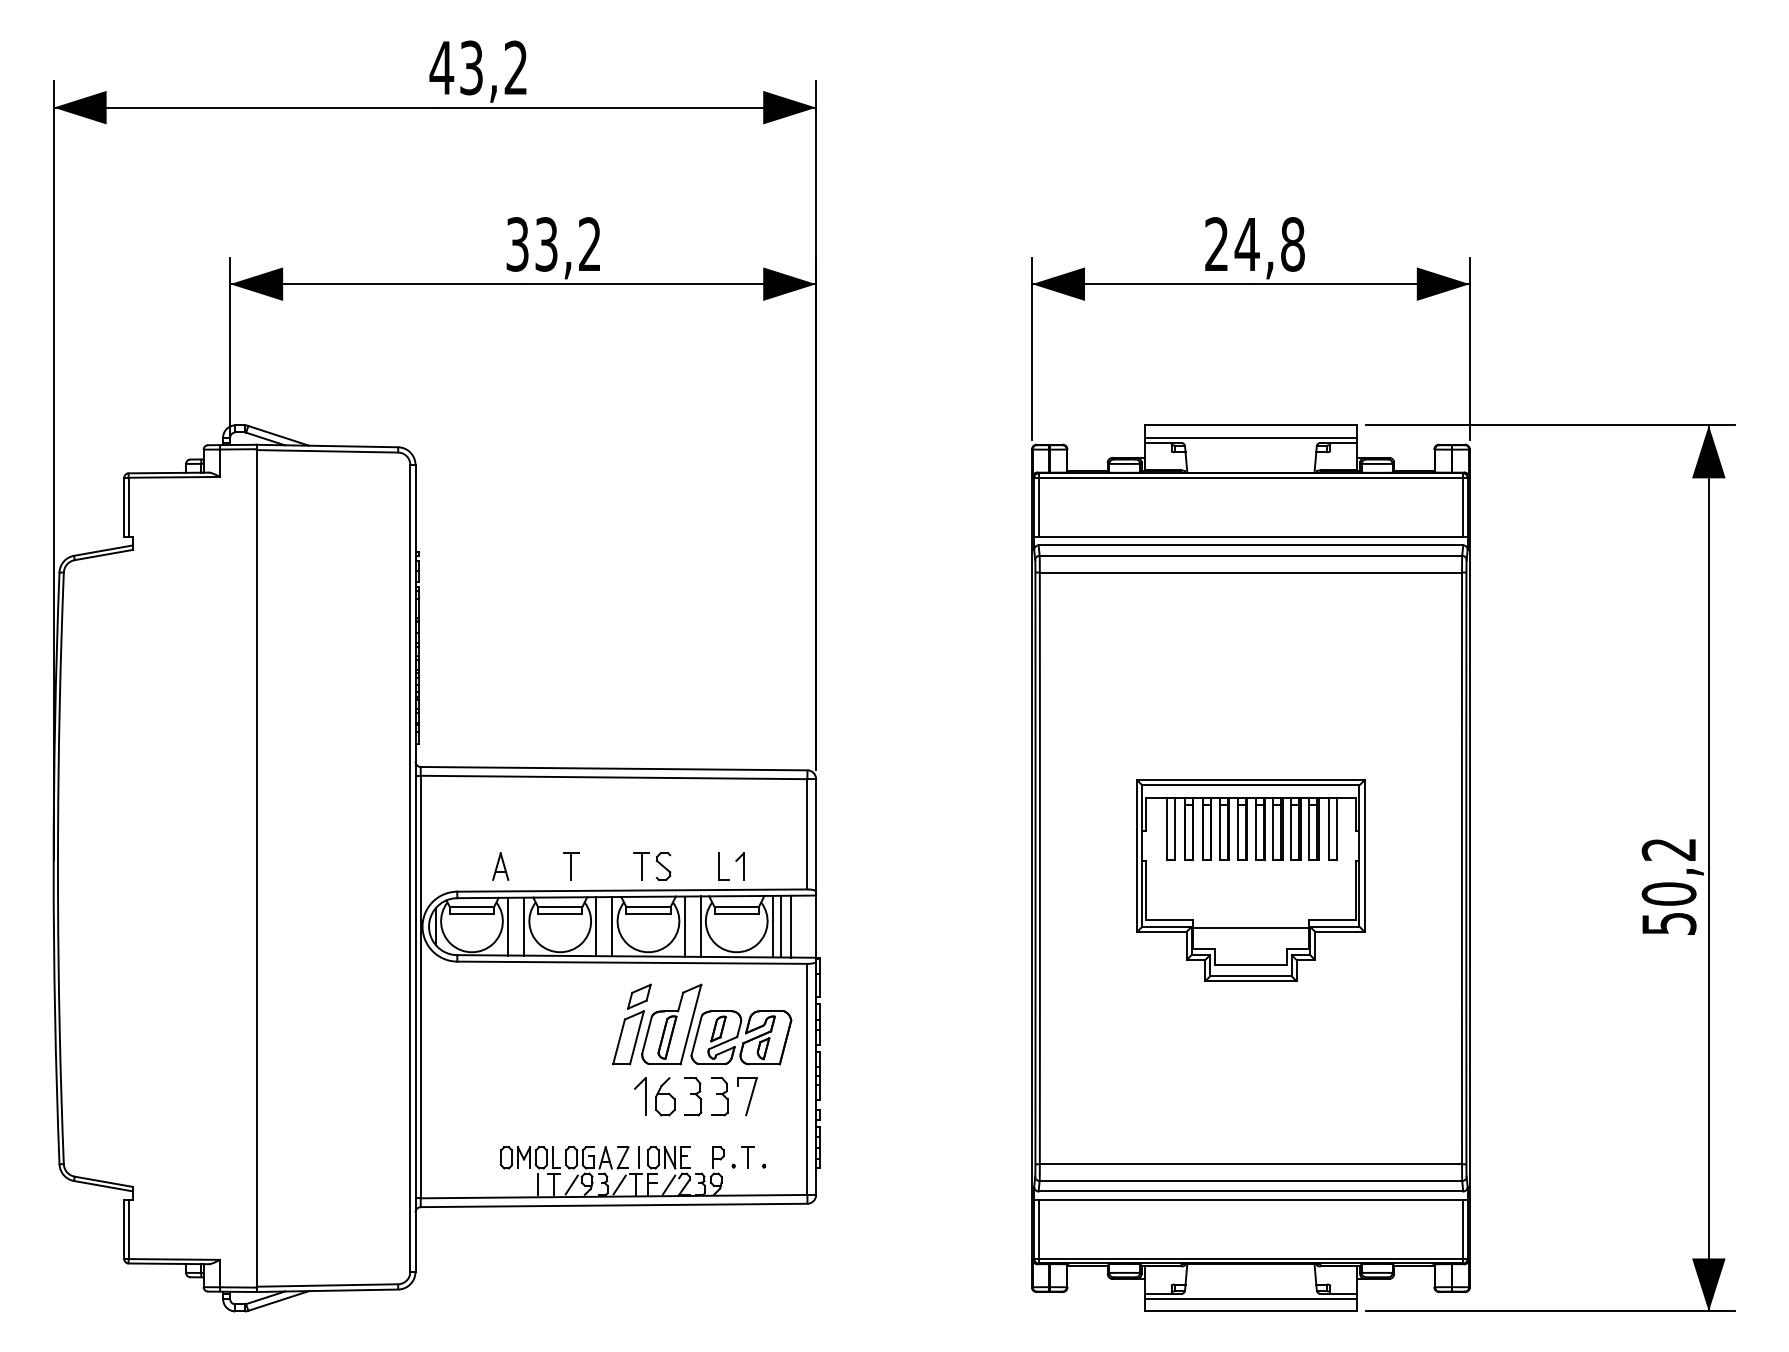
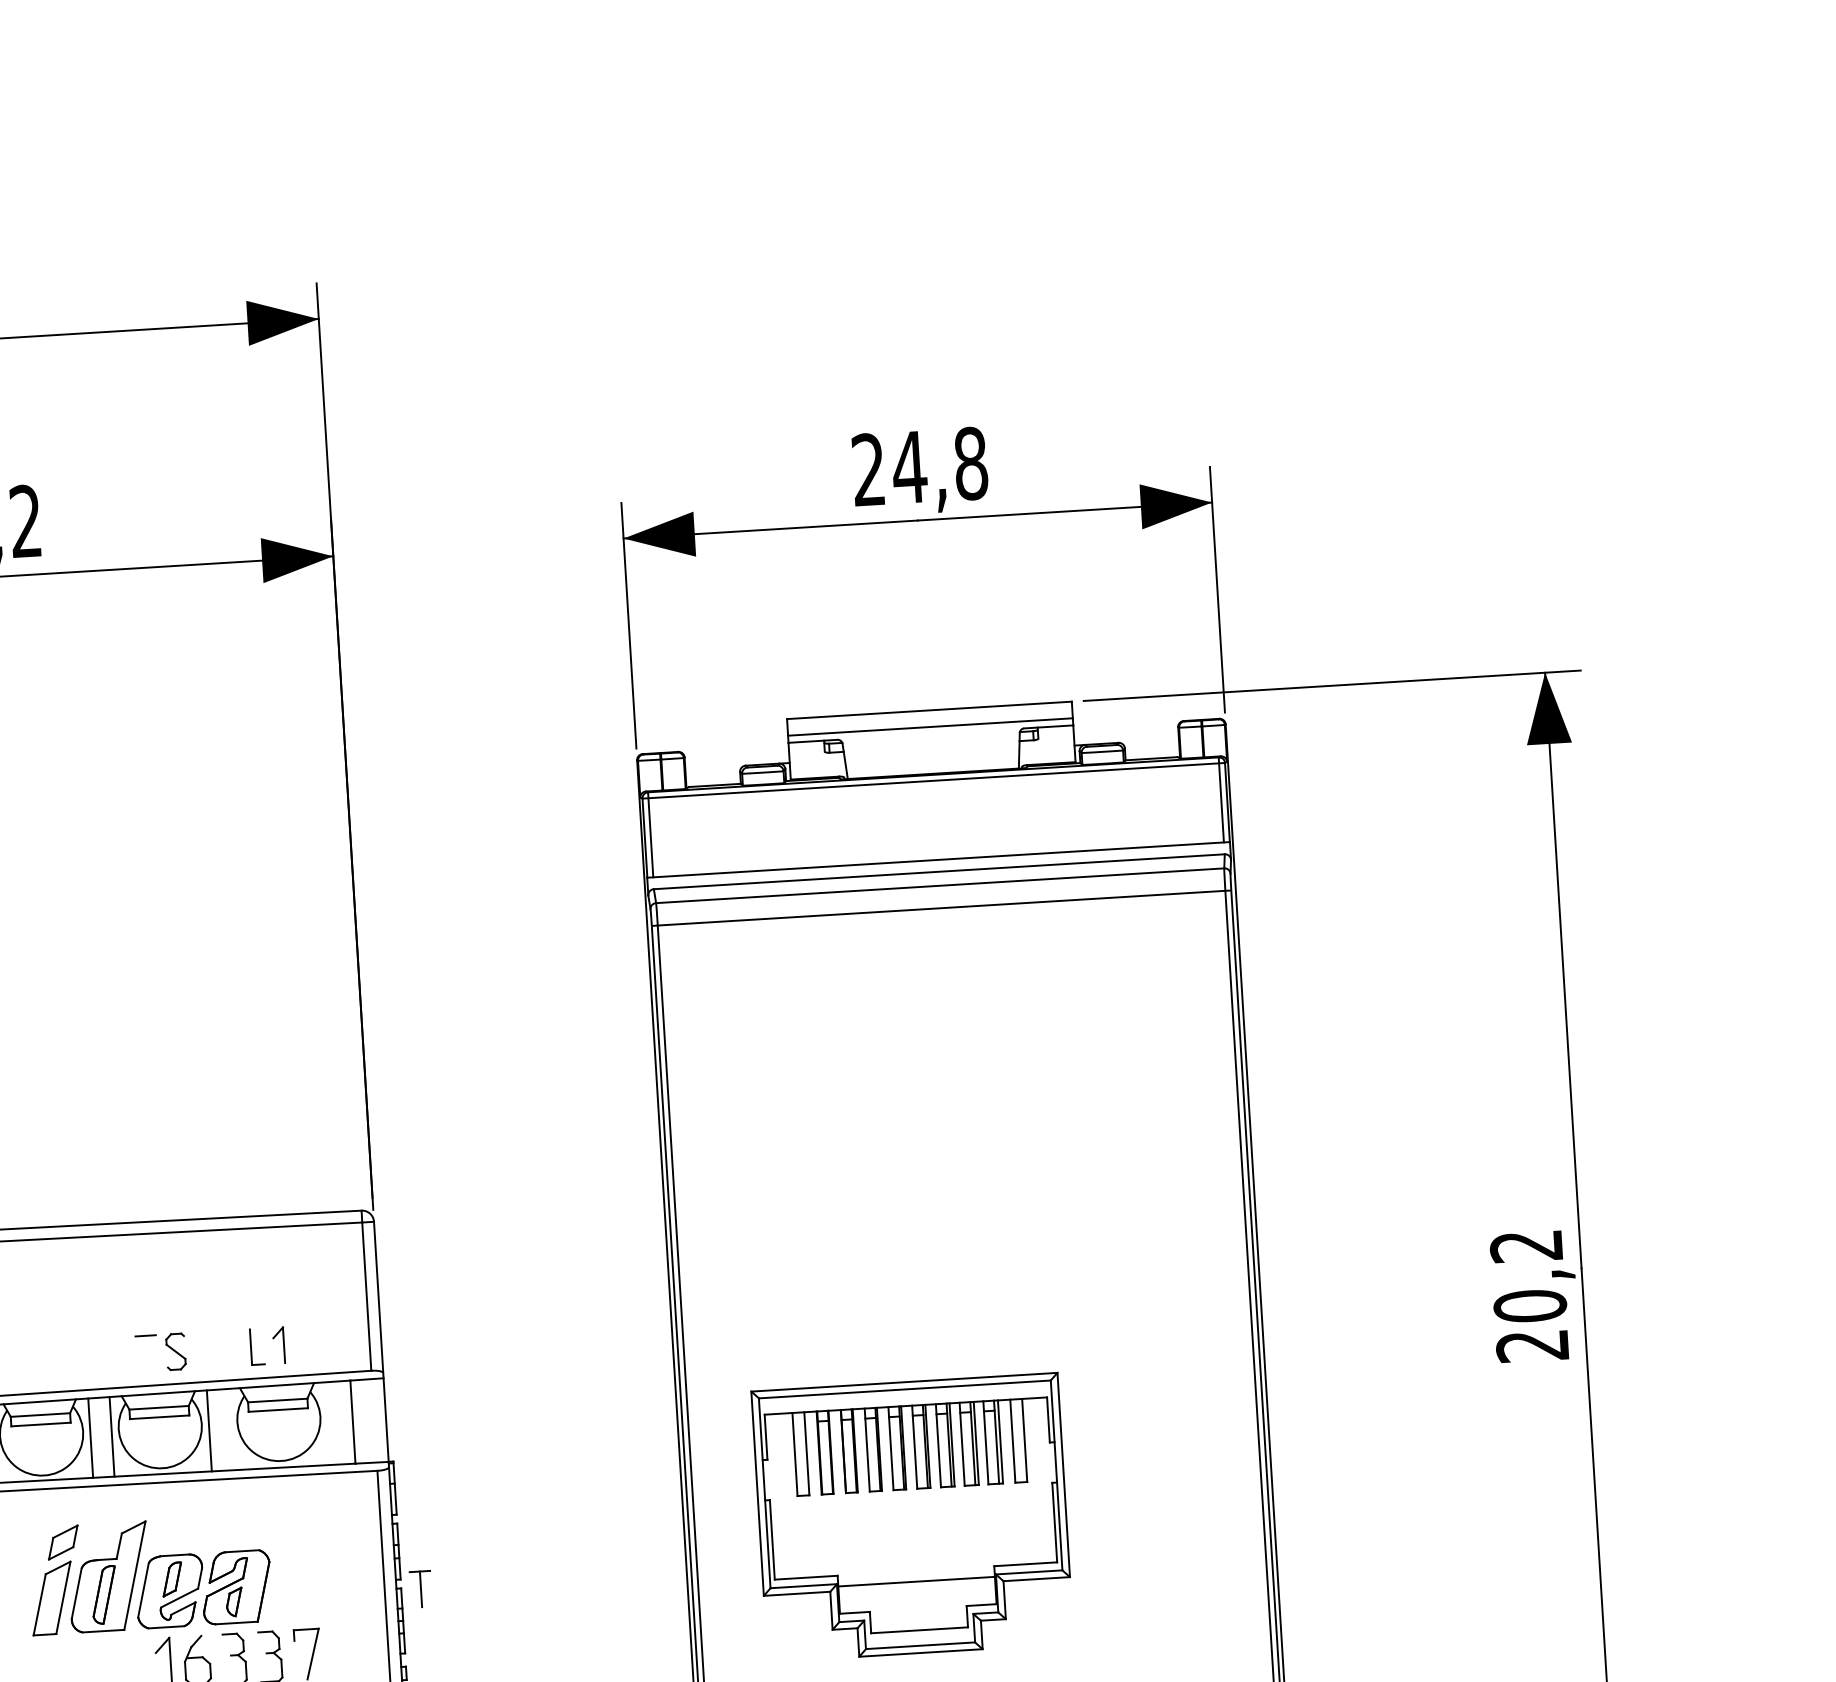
part: (571, 866) -> (421, 1589), moved
line: (641, 866) -> (146, 1353), removed
part: (1250, 880) -> (912, 1517), moved
text: (1668, 924) -> (1531, 1347), 50,2 -> 20,2
line: (700, 926) -> (230, 1429), removed
line: (772, 926) -> (327, 1423), removed
line: (780, 926) -> (338, 1422), removed
part: (702, 1024) -> (150, 1574), moved

